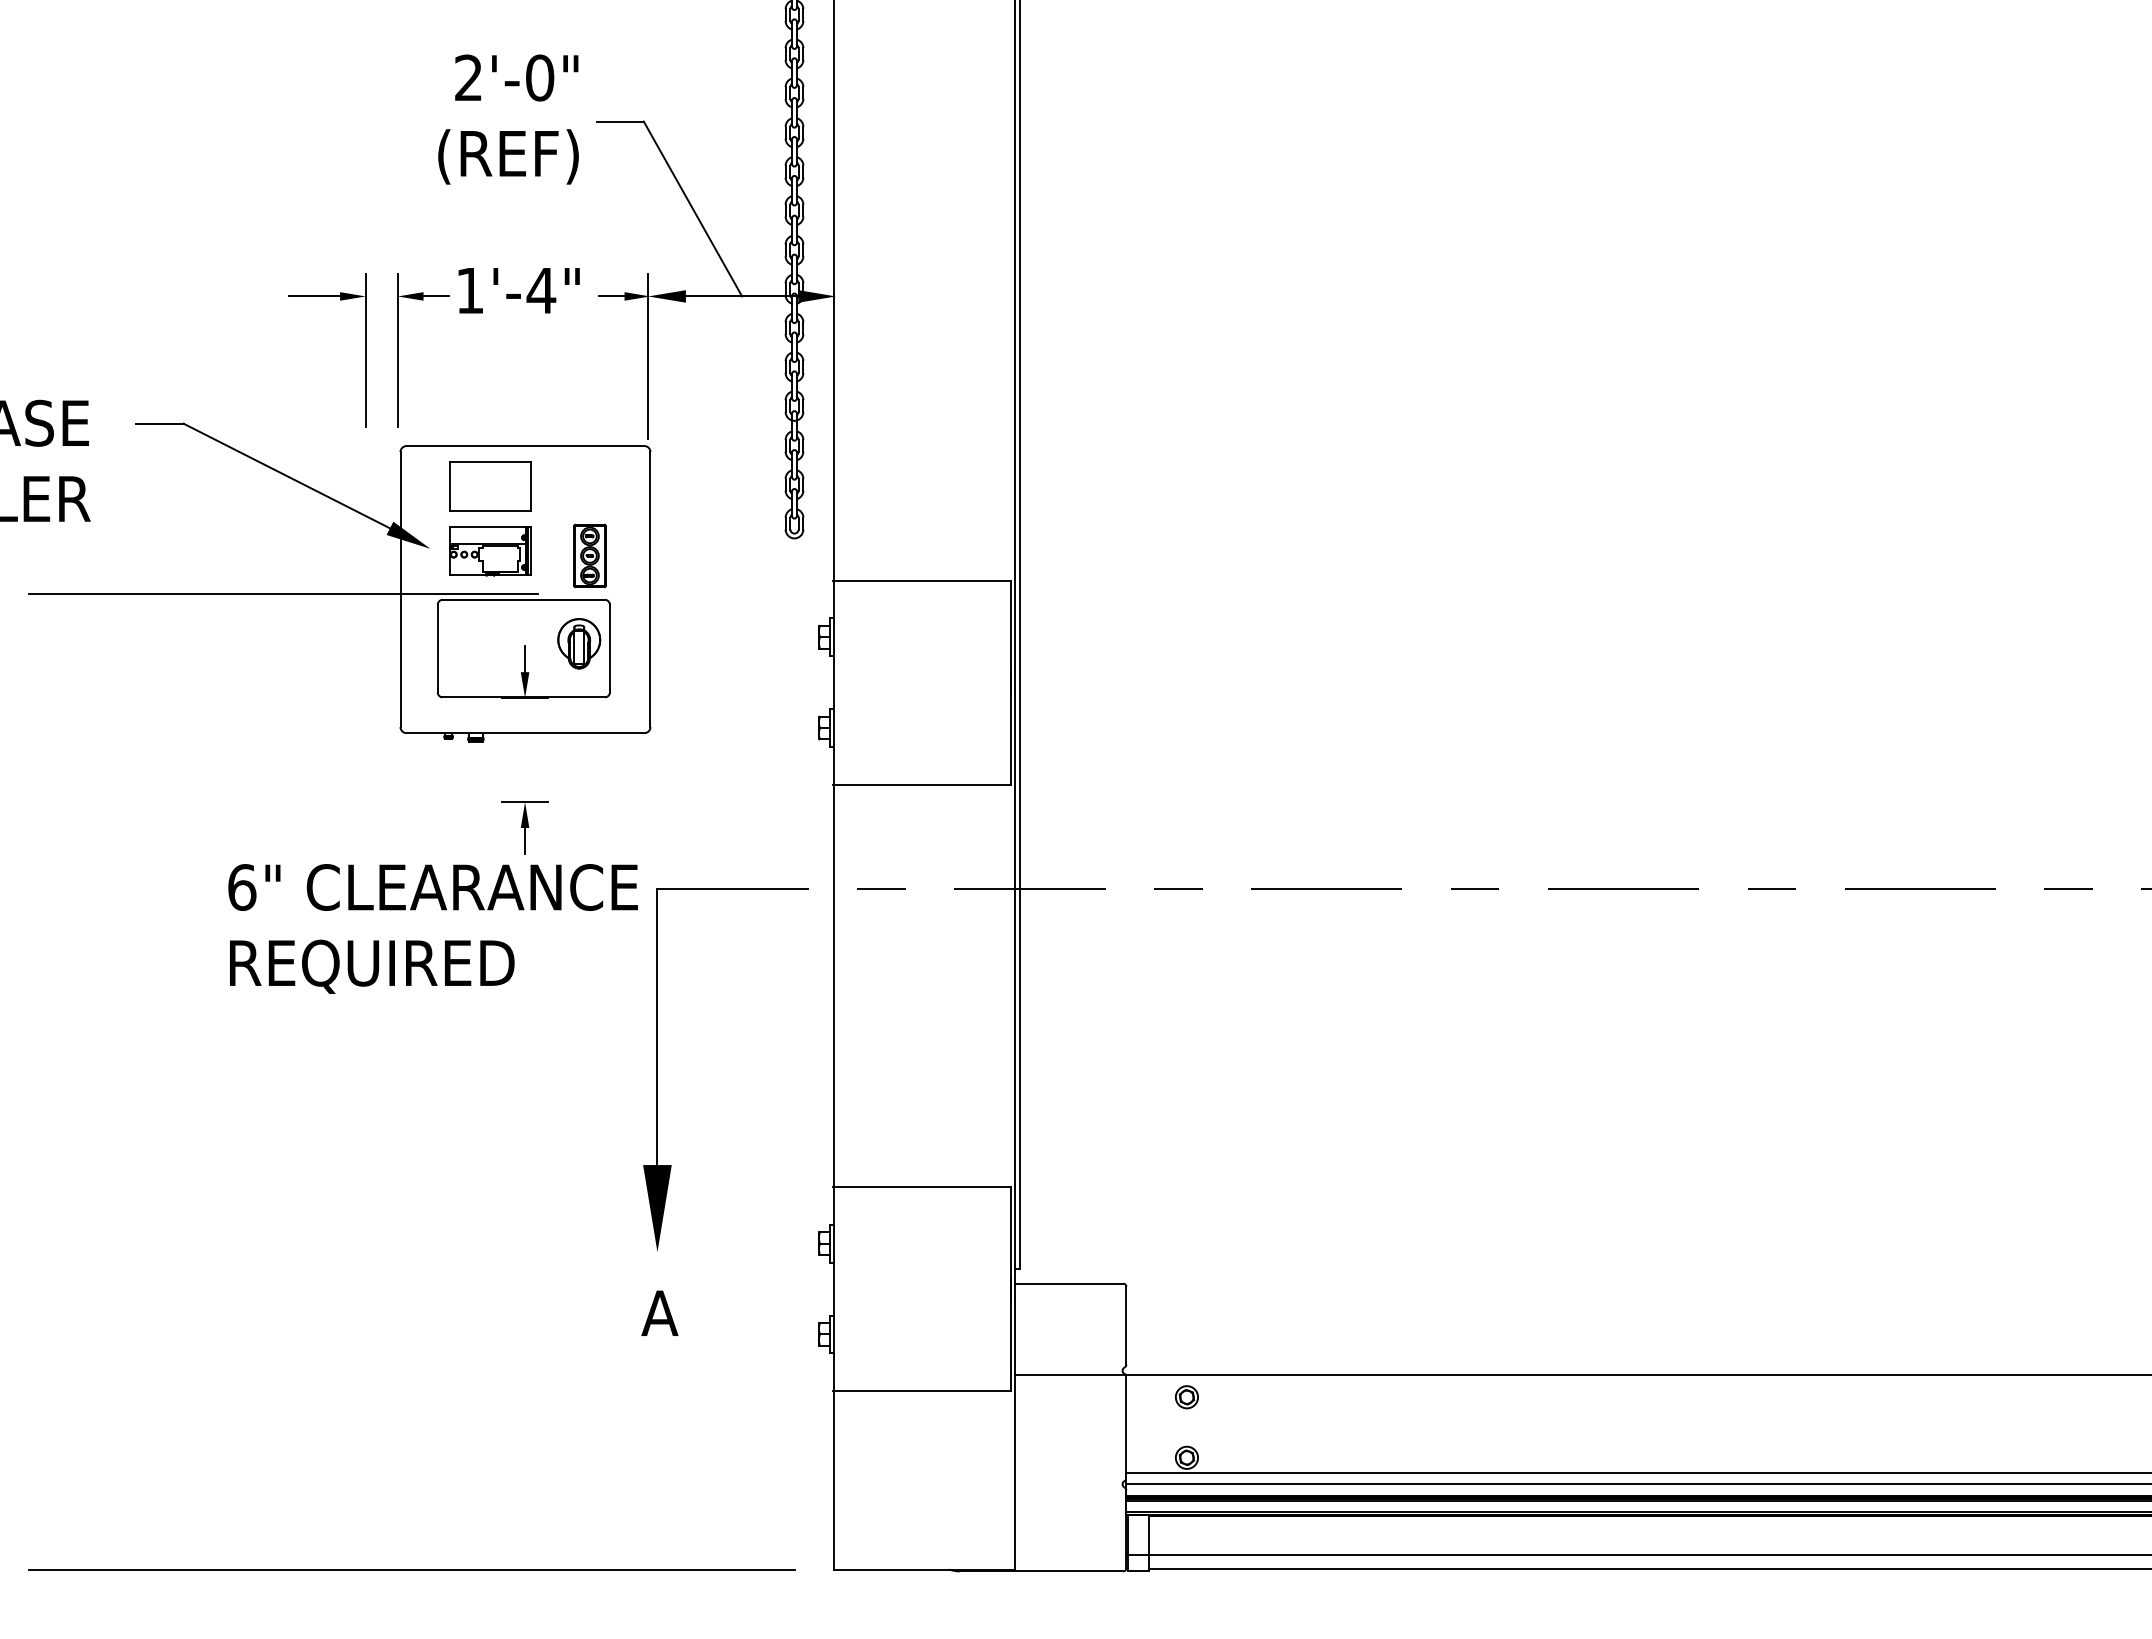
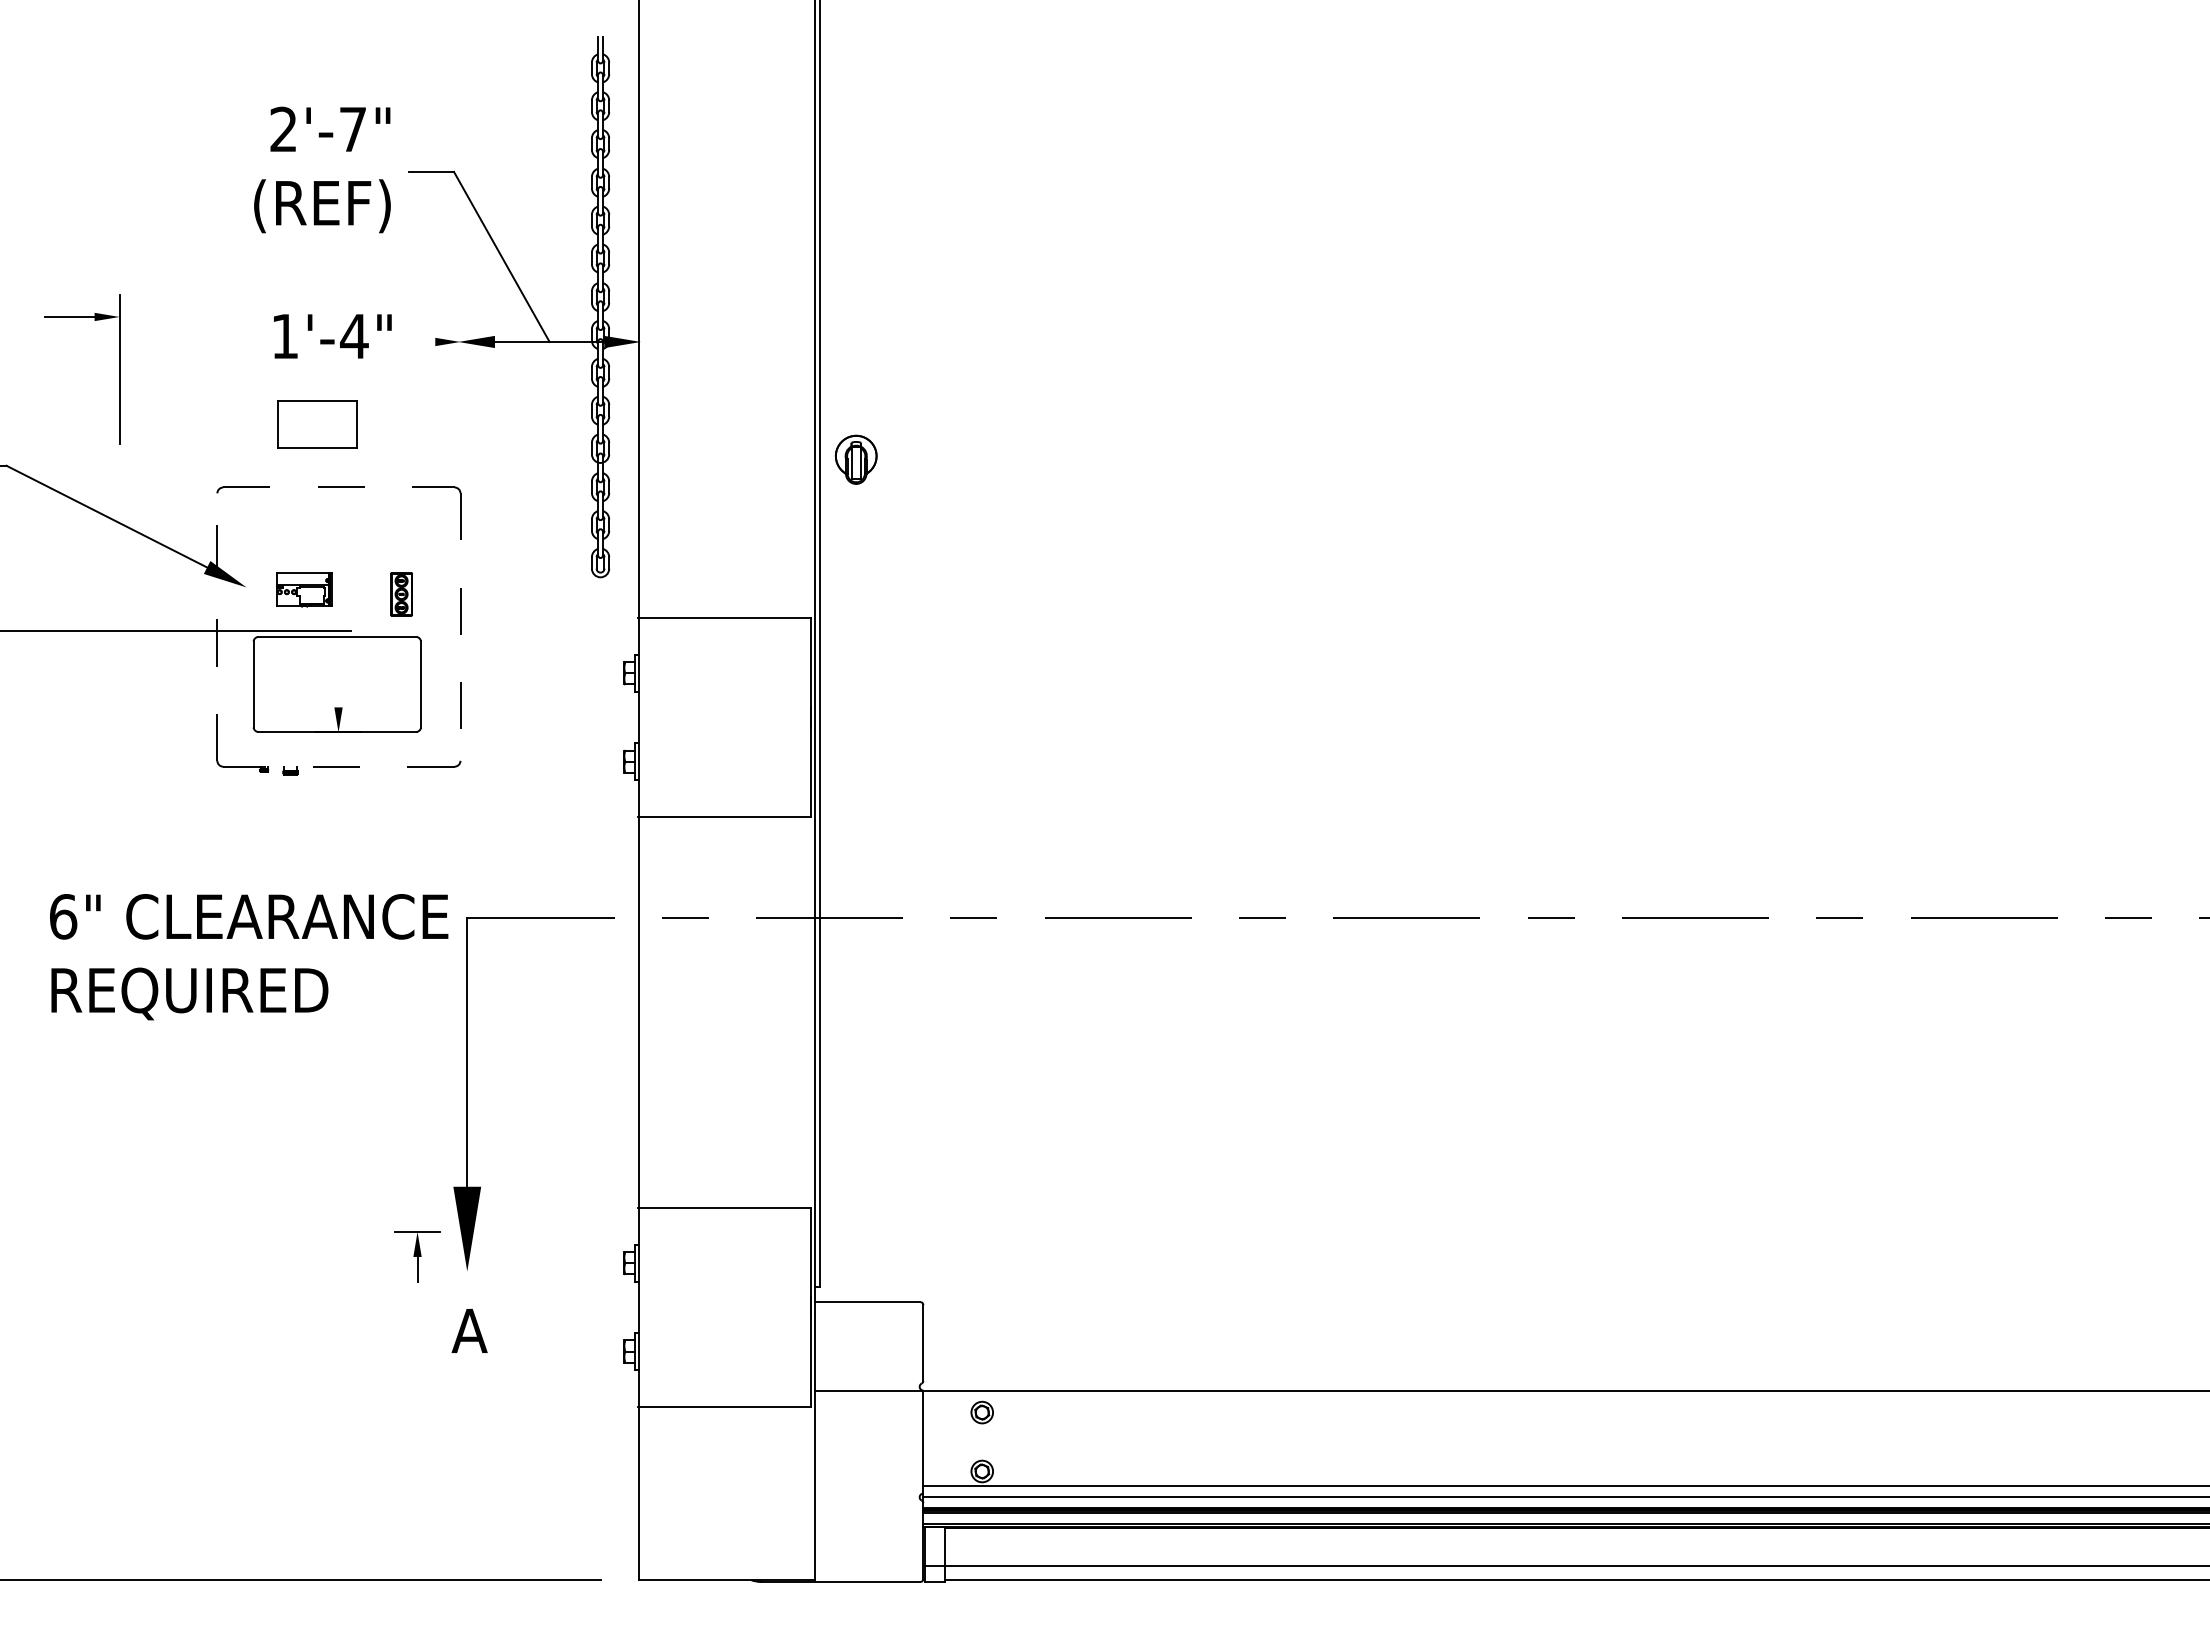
text: (539, 77) -> (352, 129), 2'-0" -> 2'-7"
line: (611, 295) -> (422, 341), removed
part: (365, 350) -> (119, 369), moved
part: (398, 350) -> (215, 394), removed
line: (648, 355) -> (458, 399), removed
line: (525, 446) -> (338, 487), solid -> dashed
part: (490, 486) -> (317, 424), moved
part: (490, 550) -> (304, 589), size x0.7
part: (589, 556) -> (401, 594), size x0.7
line: (400, 590) -> (217, 627), solid -> dashed
line: (650, 590) -> (460, 627), solid -> dashed
part: (578, 643) -> (855, 459), moved
line: (525, 658) -> (338, 694), removed
line: (525, 732) -> (338, 766), solid -> dashed
part: (525, 827) -> (417, 1256), moved

